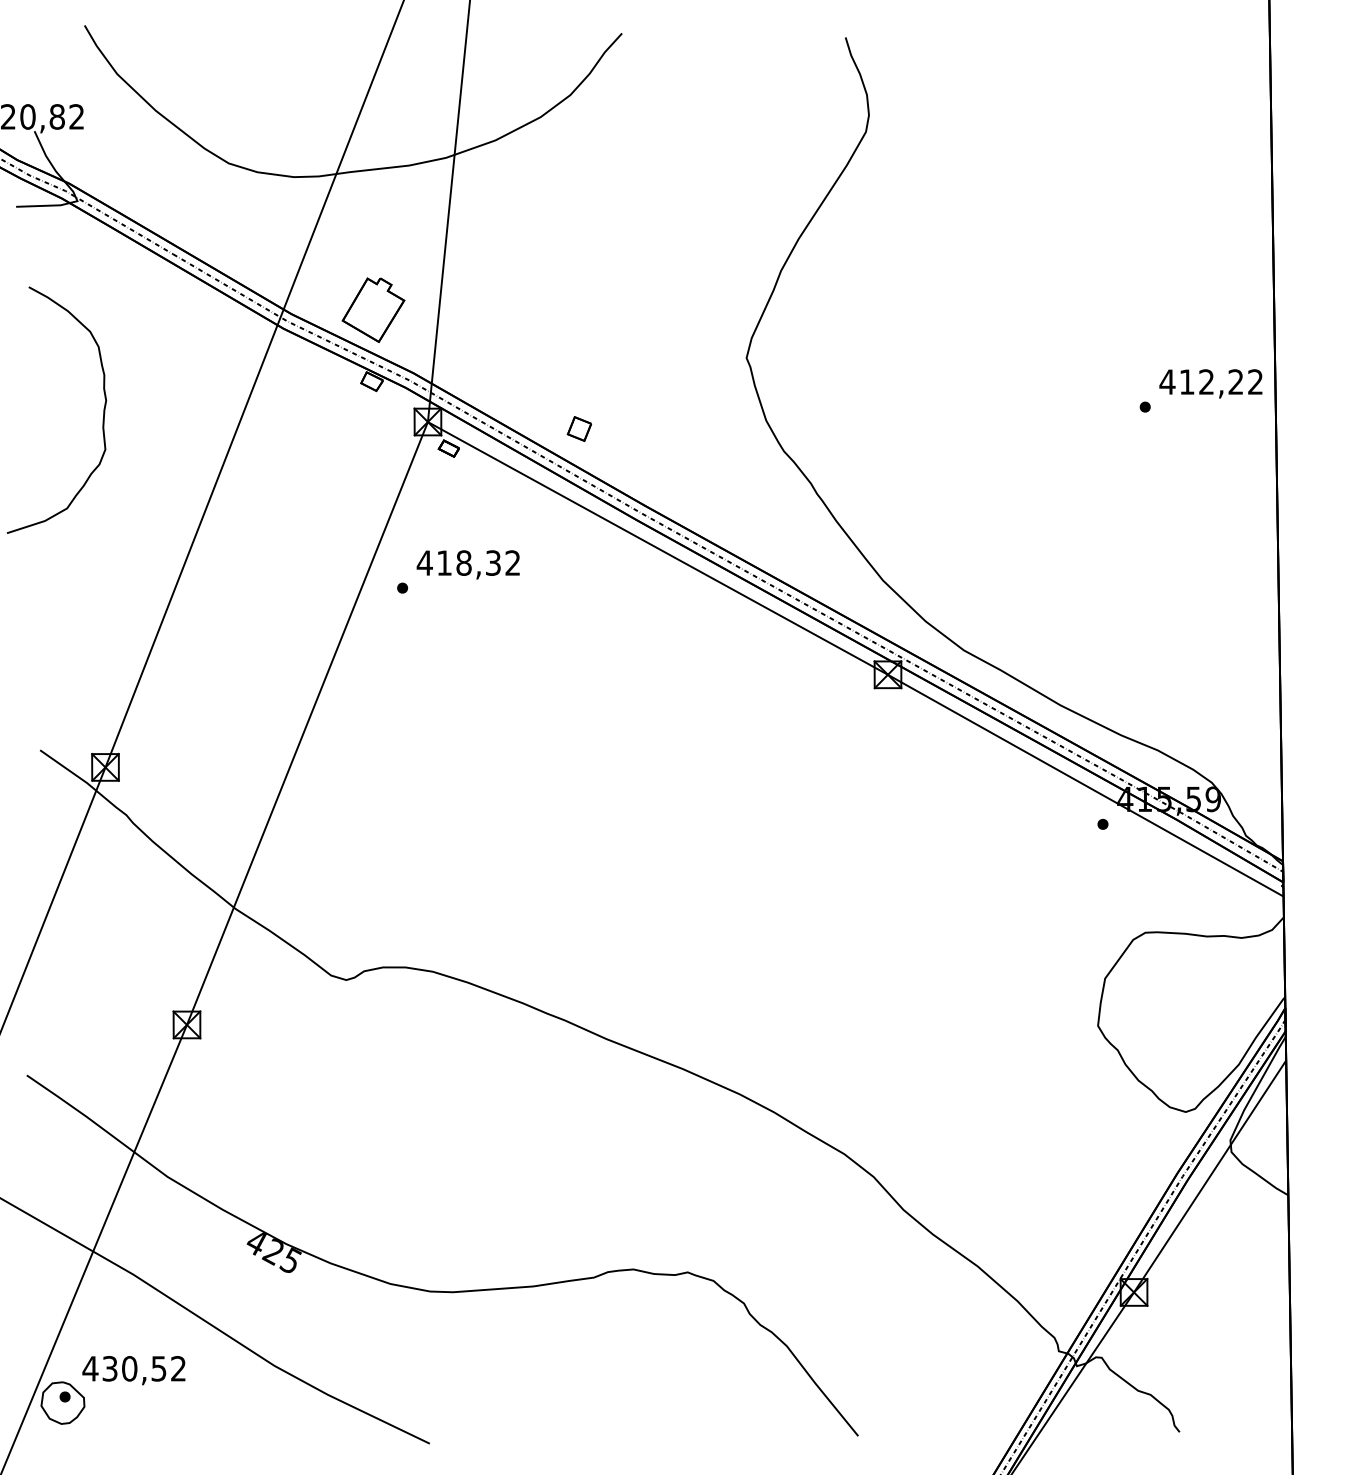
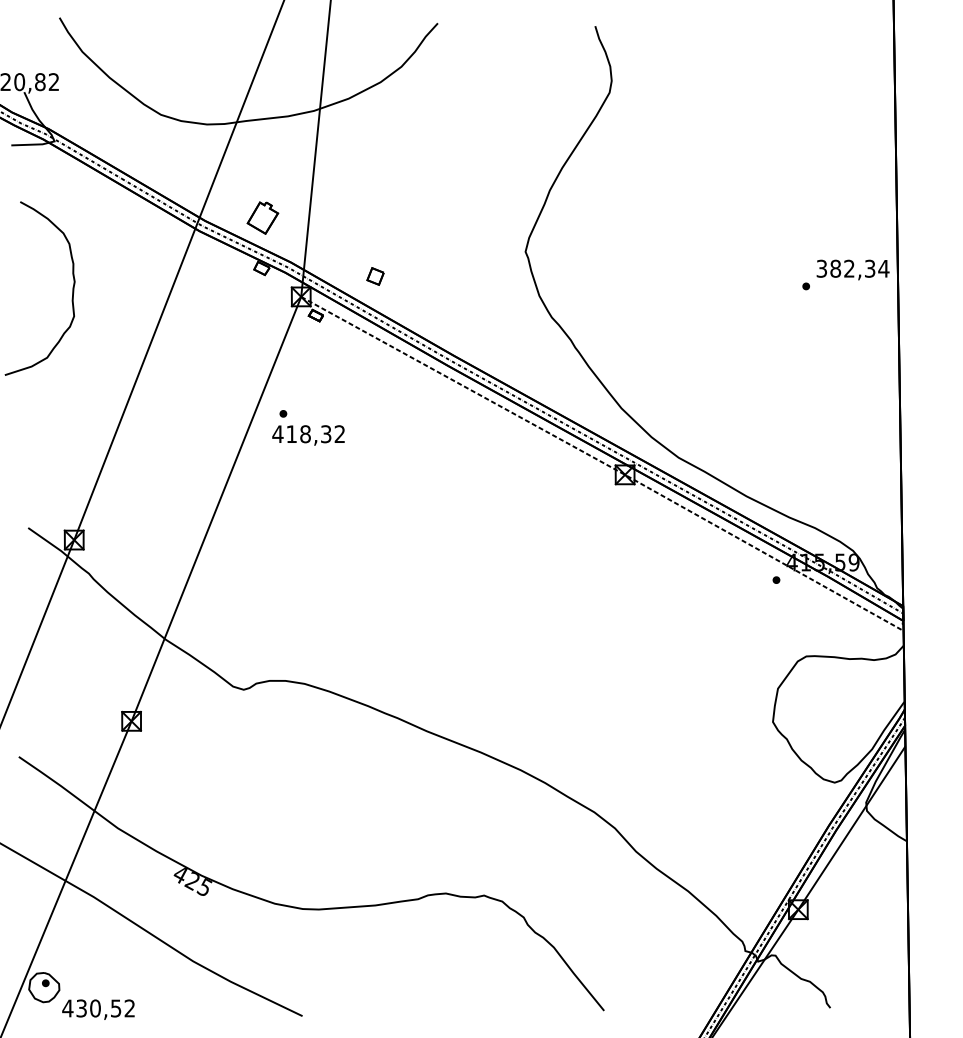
part: (373, 309) -> (262, 217), size x0.7
text: (1211, 381) -> (852, 268), 412,22 -> 382,34
part: (578, 428) -> (374, 276), moved
text: (467, 564) -> (307, 435), moved
line: (857, 657) -> (603, 462), solid -> dashed
text: (133, 1370) -> (98, 1009), moved

